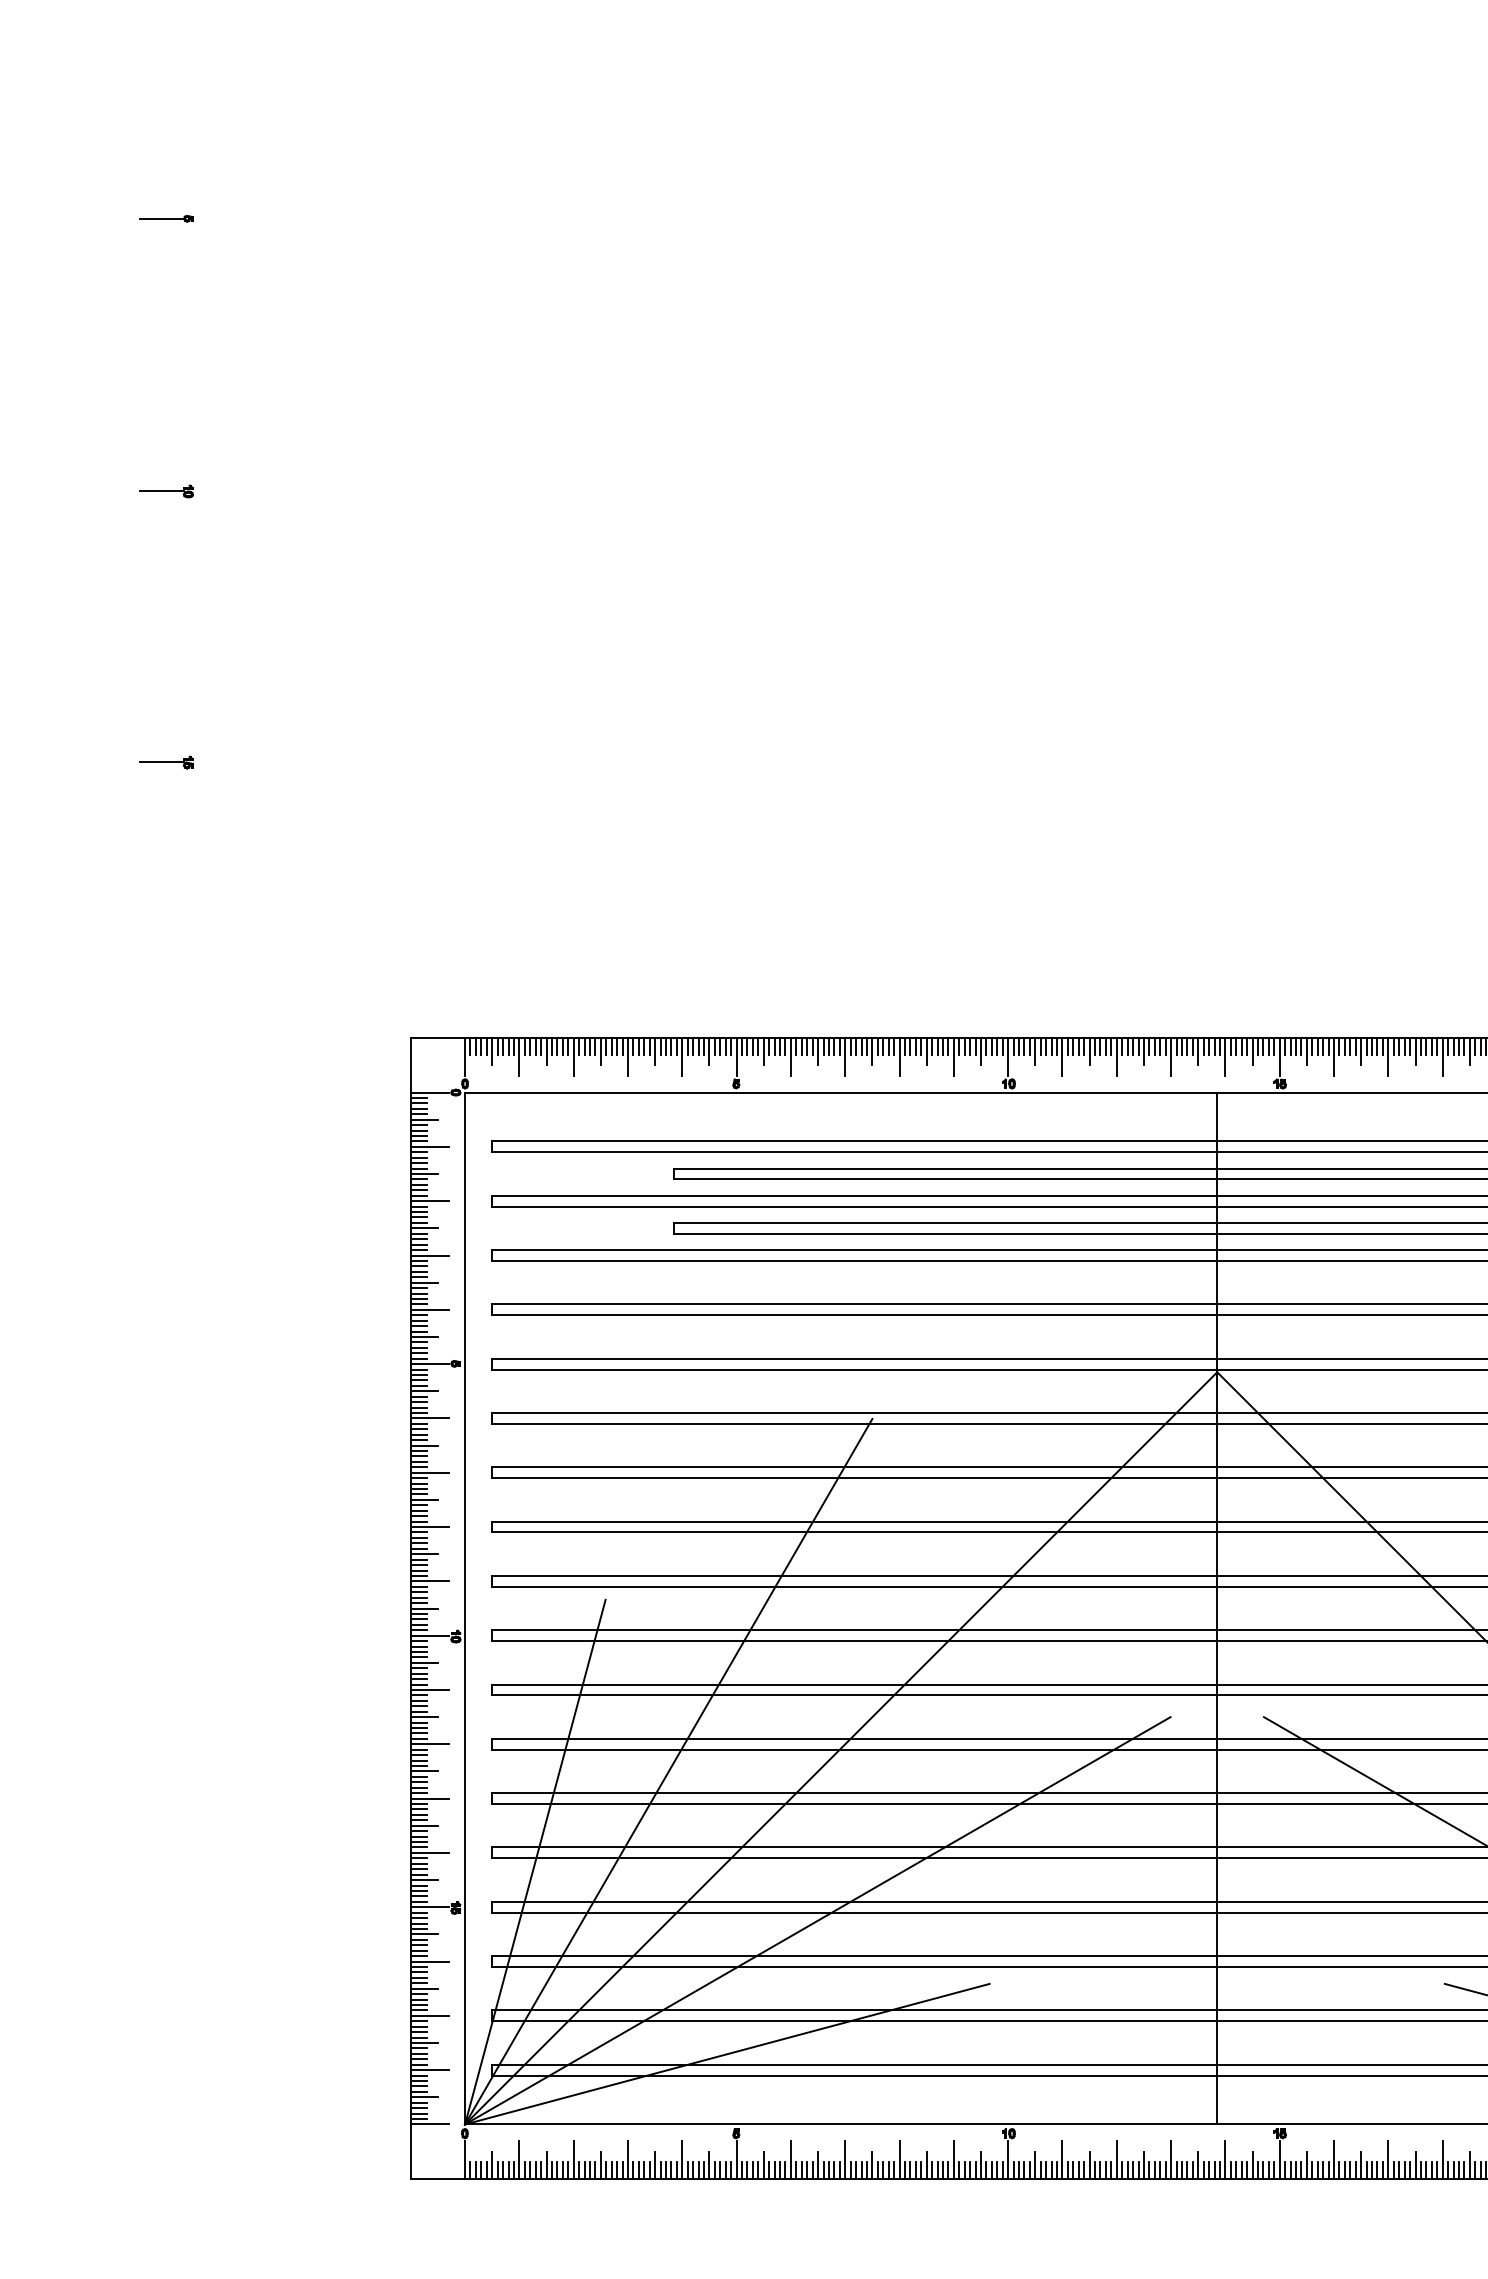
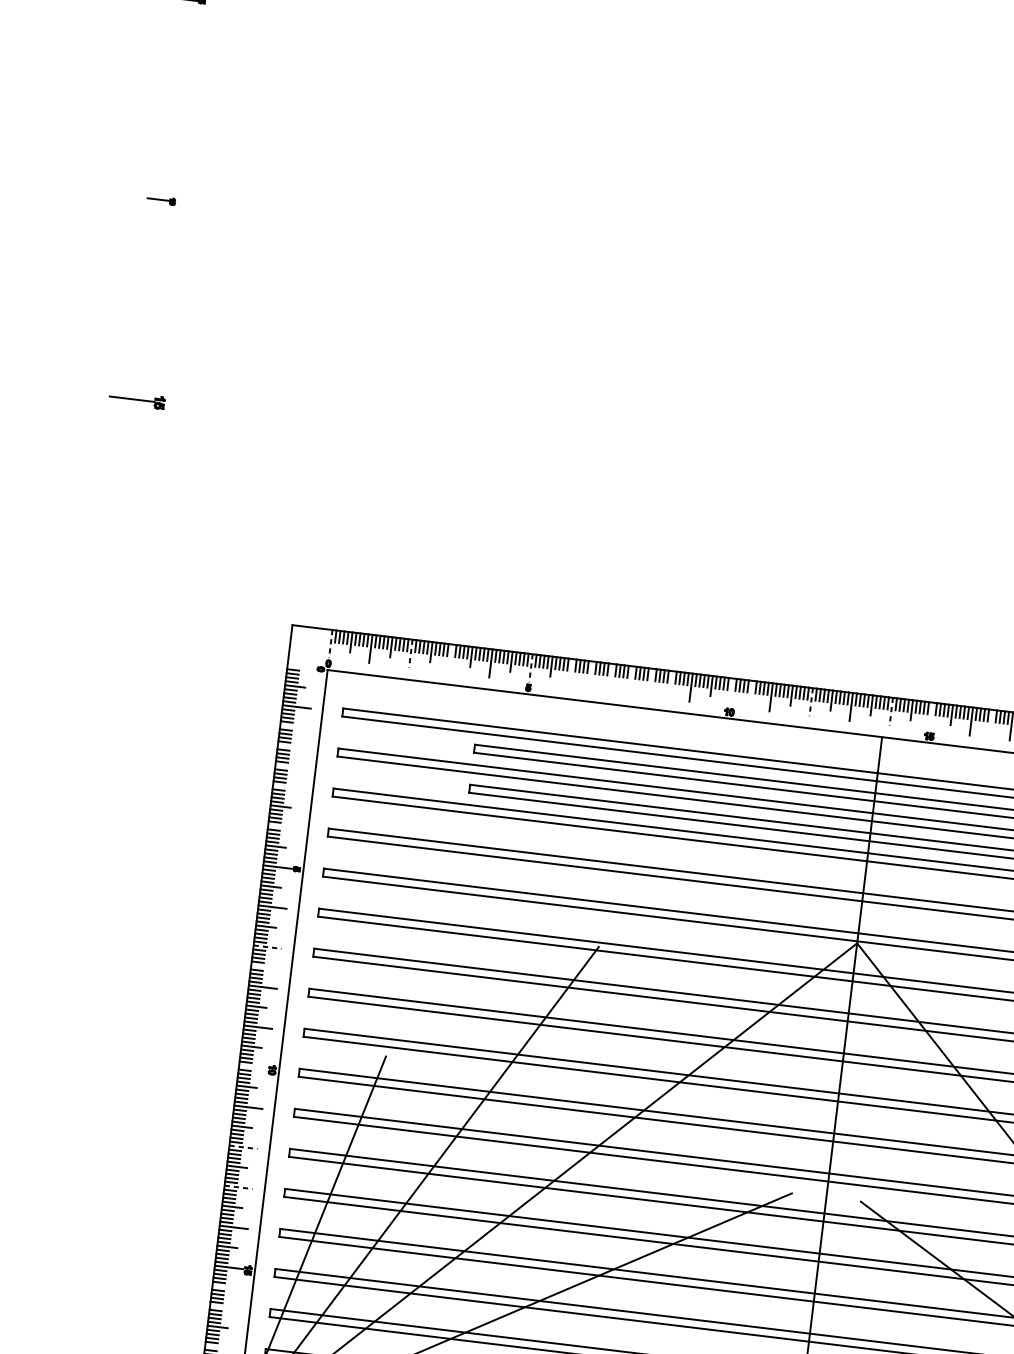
part: (166, 491) -> (161, 200), size x0.7
part: (166, 762) -> (137, 400), size x1.4
line: (818, 1051) -> (591, 671), removed
line: (872, 1051) -> (631, 676), removed
line: (926, 1051) -> (671, 680), removed
line: (1035, 1051) -> (751, 690), removed
line: (1361, 1051) -> (992, 719), removed
line: (465, 1057) -> (331, 644), solid -> dashed
line: (573, 1057) -> (410, 653), solid -> dashed
line: (627, 1057) -> (450, 658), removed
line: (736, 1057) -> (530, 668), solid -> dashed
line: (790, 1057) -> (570, 673), removed
line: (845, 1057) -> (611, 678), removed
line: (899, 1057) -> (651, 682), removed
line: (1008, 1057) -> (731, 692), removed
line: (1116, 1057) -> (810, 702), solid -> dashed
line: (1225, 1057) -> (891, 712), solid -> dashed
line: (1279, 1057) -> (931, 716), removed
line: (429, 1092) -> (301, 666), removed
line: (423, 1174) -> (289, 726), removed
line: (429, 1201) -> (291, 747), removed
line: (423, 1228) -> (284, 766), removed
line: (429, 1255) -> (286, 786), removed
line: (429, 1309) -> (282, 826), removed
line: (430, 1472) -> (268, 947), solid -> dashed
line: (423, 1499) -> (260, 966), removed
line: (429, 1635) -> (253, 1067), removed
line: (430, 1744) -> (244, 1147), solid -> dashed
line: (430, 1798) -> (239, 1187), solid -> dashed
line: (423, 1934) -> (221, 1286), removed
line: (429, 1961) -> (223, 1307), removed
line: (429, 2015) -> (219, 1347), removed

